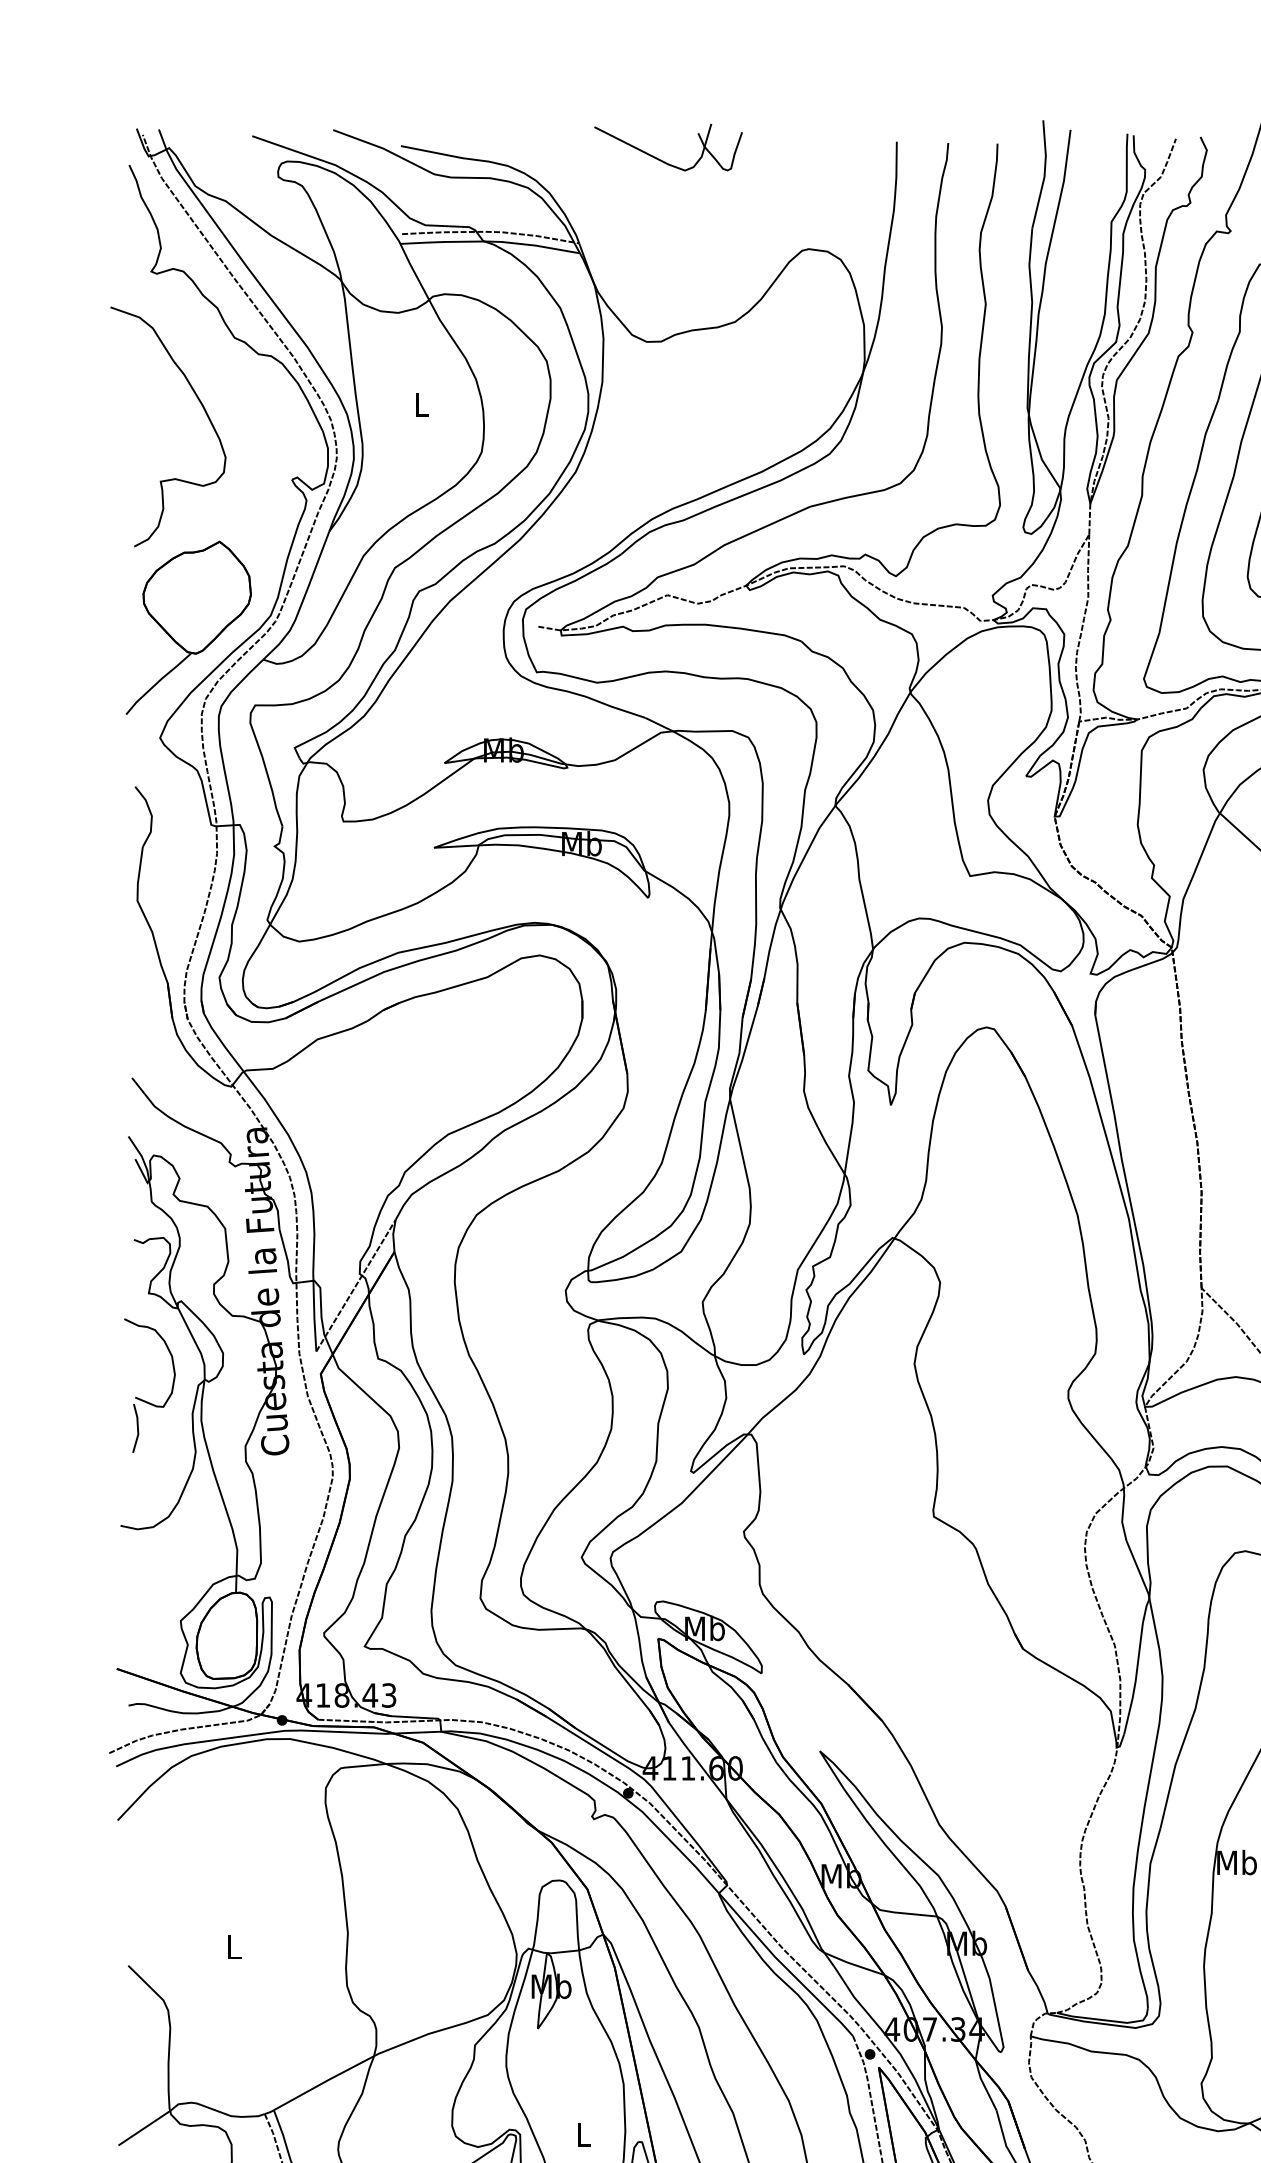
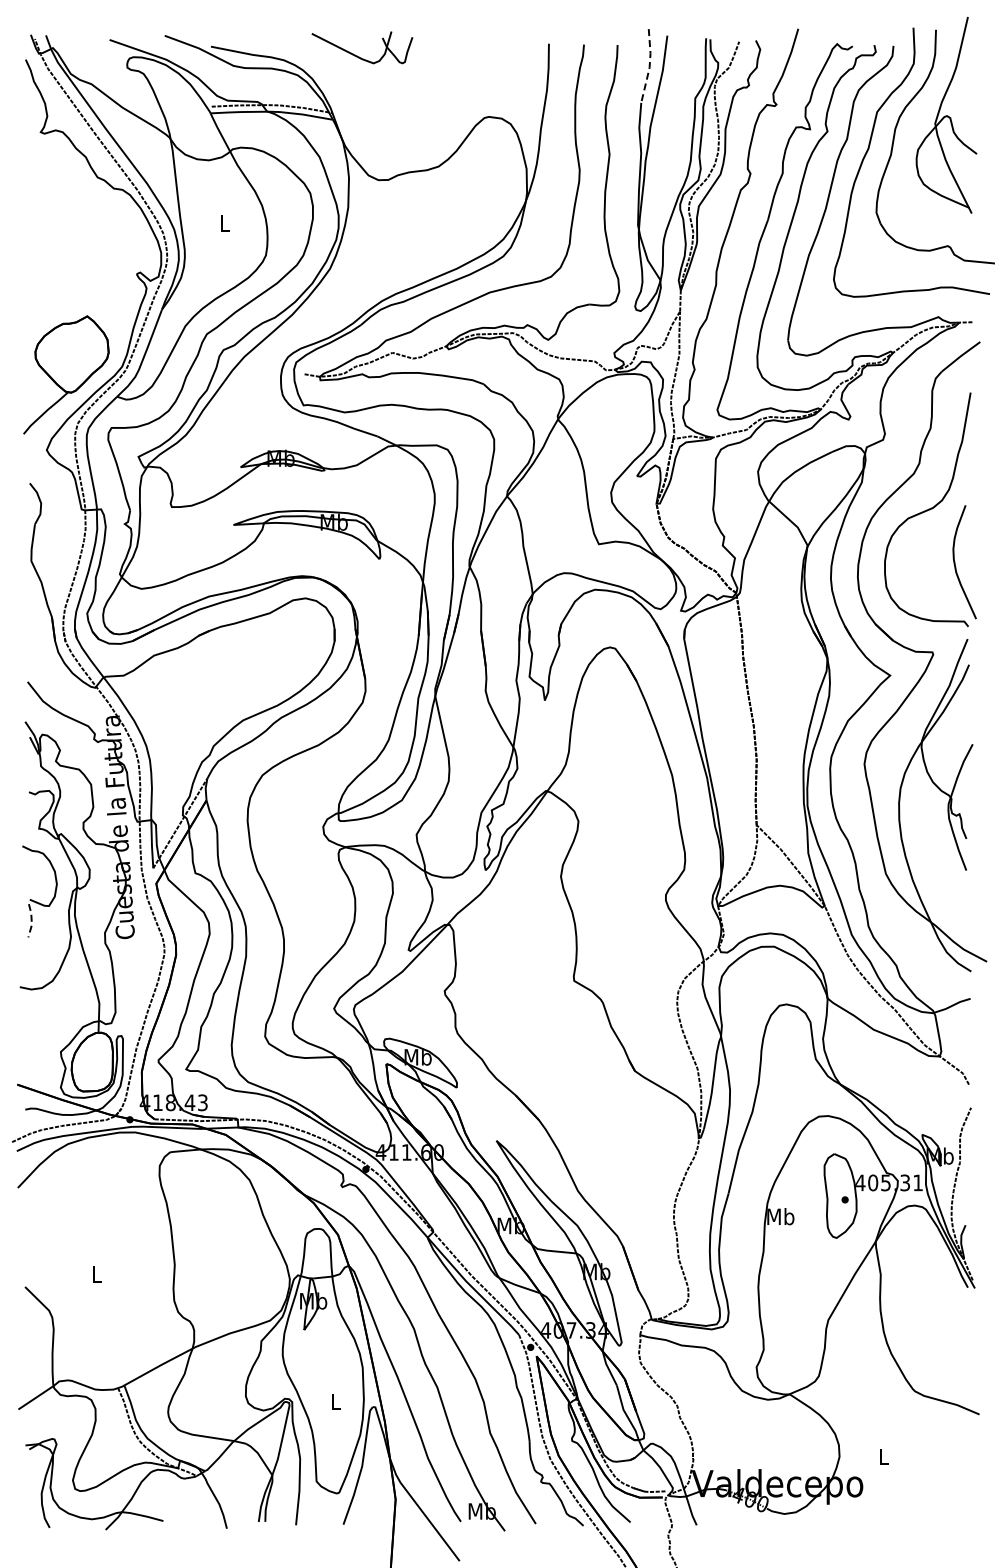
part: (661, 159) -> (357, 55), moved
line: (1044, 175) -> (649, 66), solid -> dashed
curve: (202, 408) -> (75, 225), removed
line: (137, 1428) -> (31, 920), solid -> dashed

